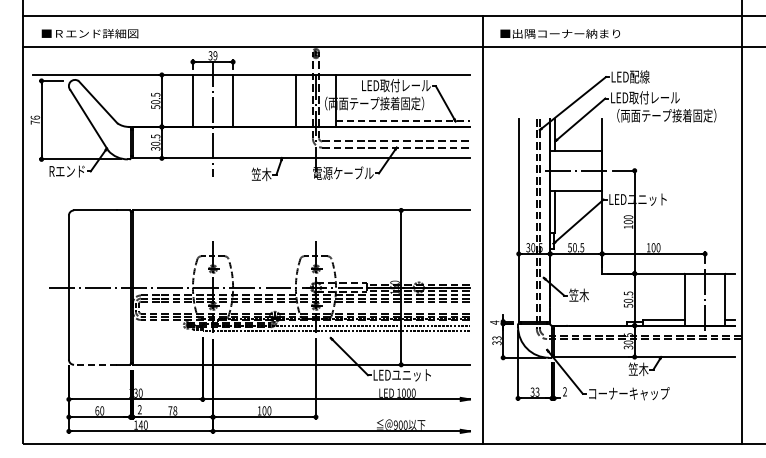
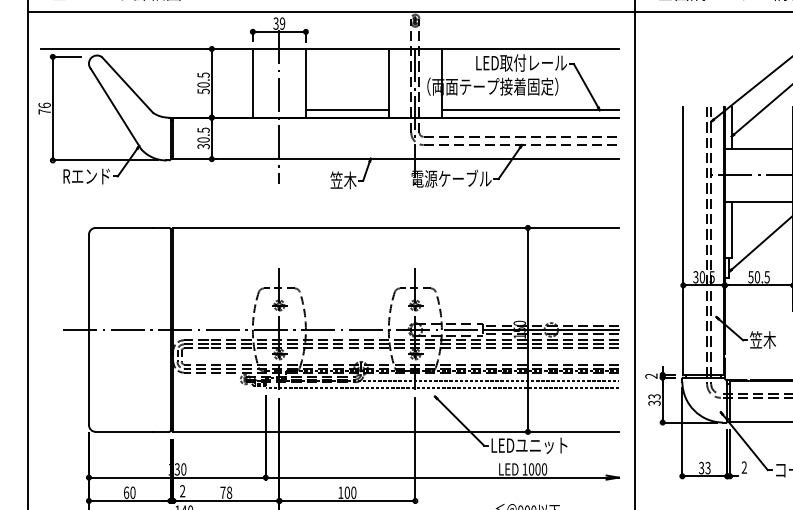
line: (264, 121) -> (347, 110), added
line: (403, 121) -> (531, 110), dashed -> solid
text: (494, 322) -> (651, 375), 4 -> 2
line: (95, 364) -> (124, 431), dashed -> solid

